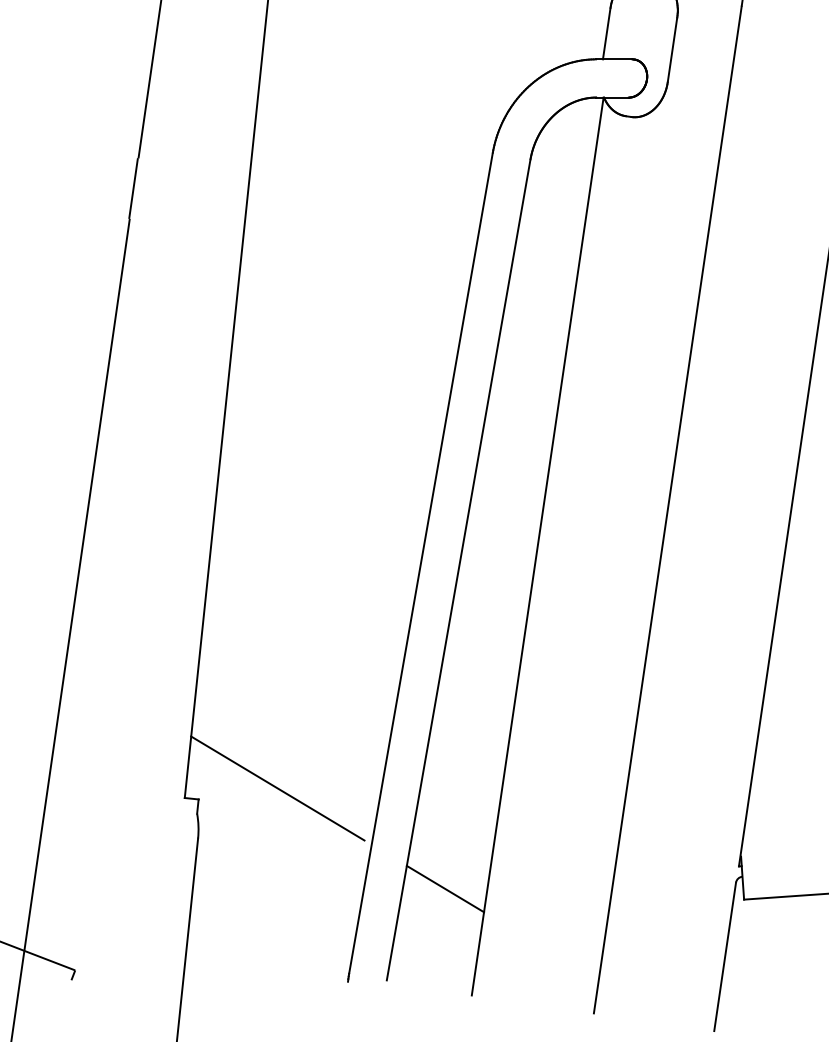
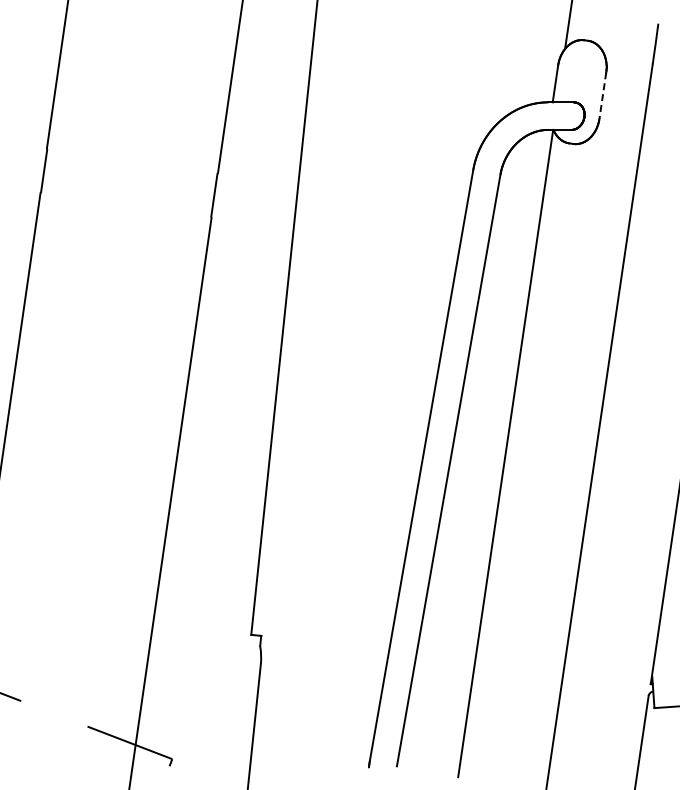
line: (672, 49) -> (602, 95), solid -> dashed
line: (276, 787) -> (317, 627), removed
line: (444, 889) -> (438, 700), removed

